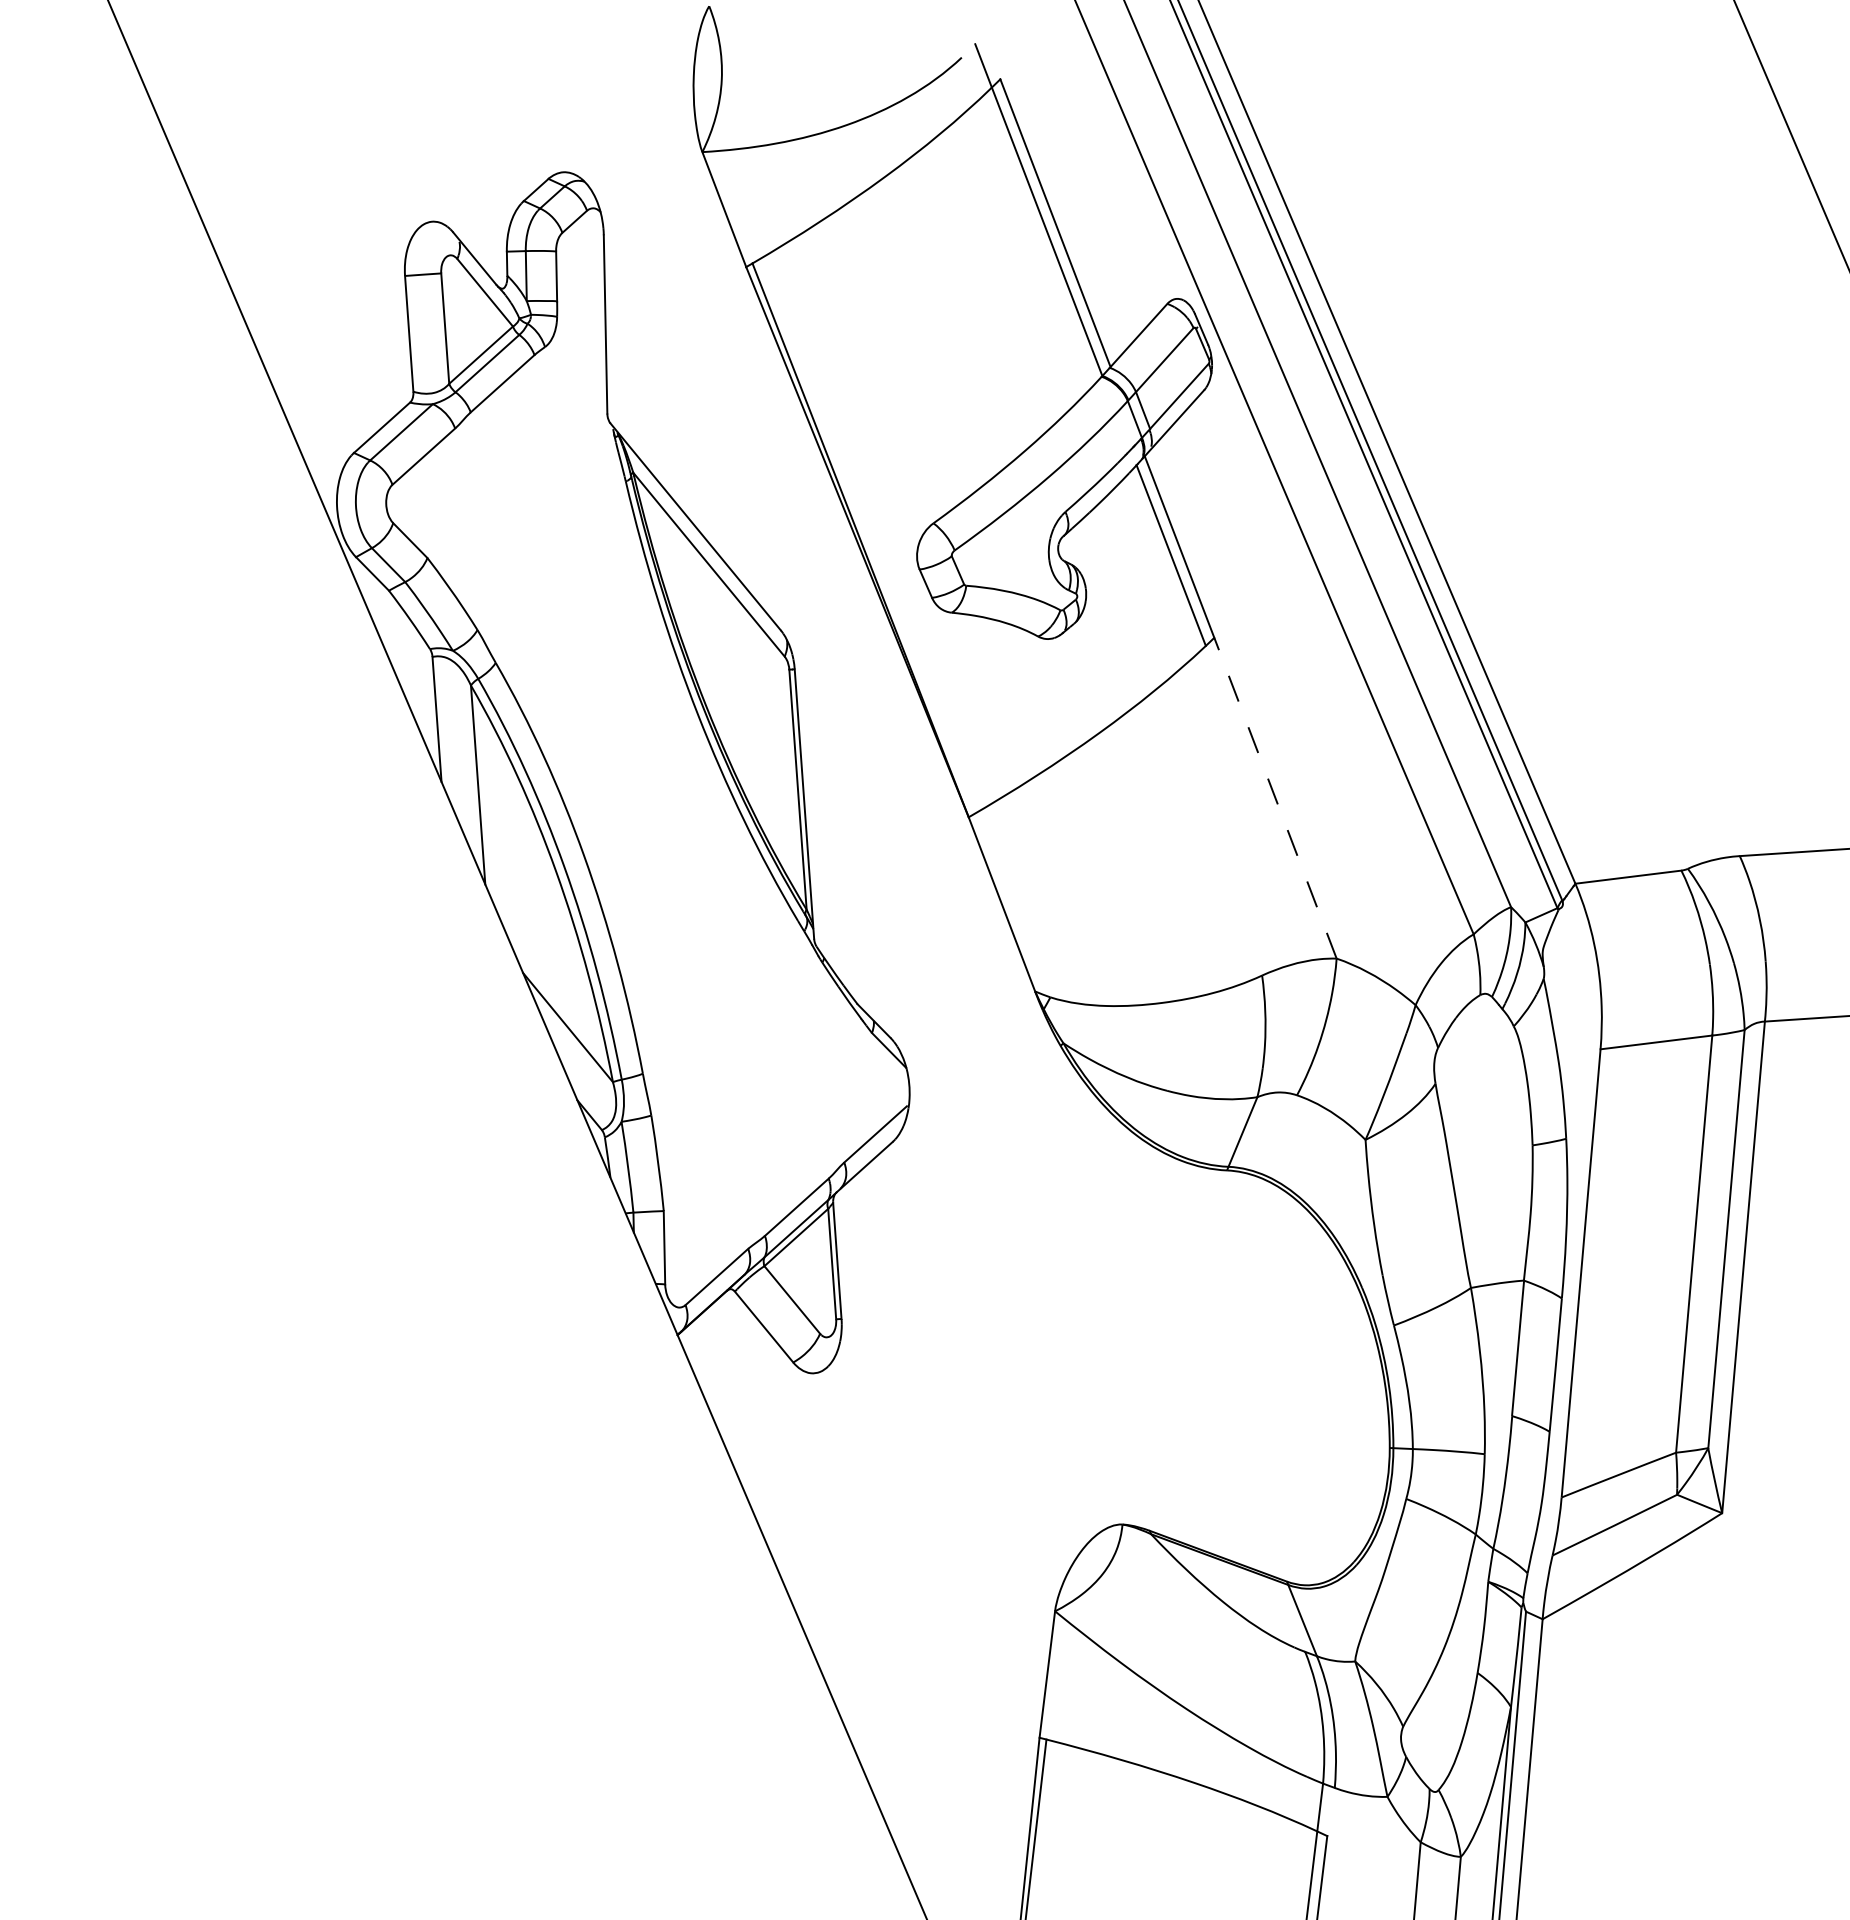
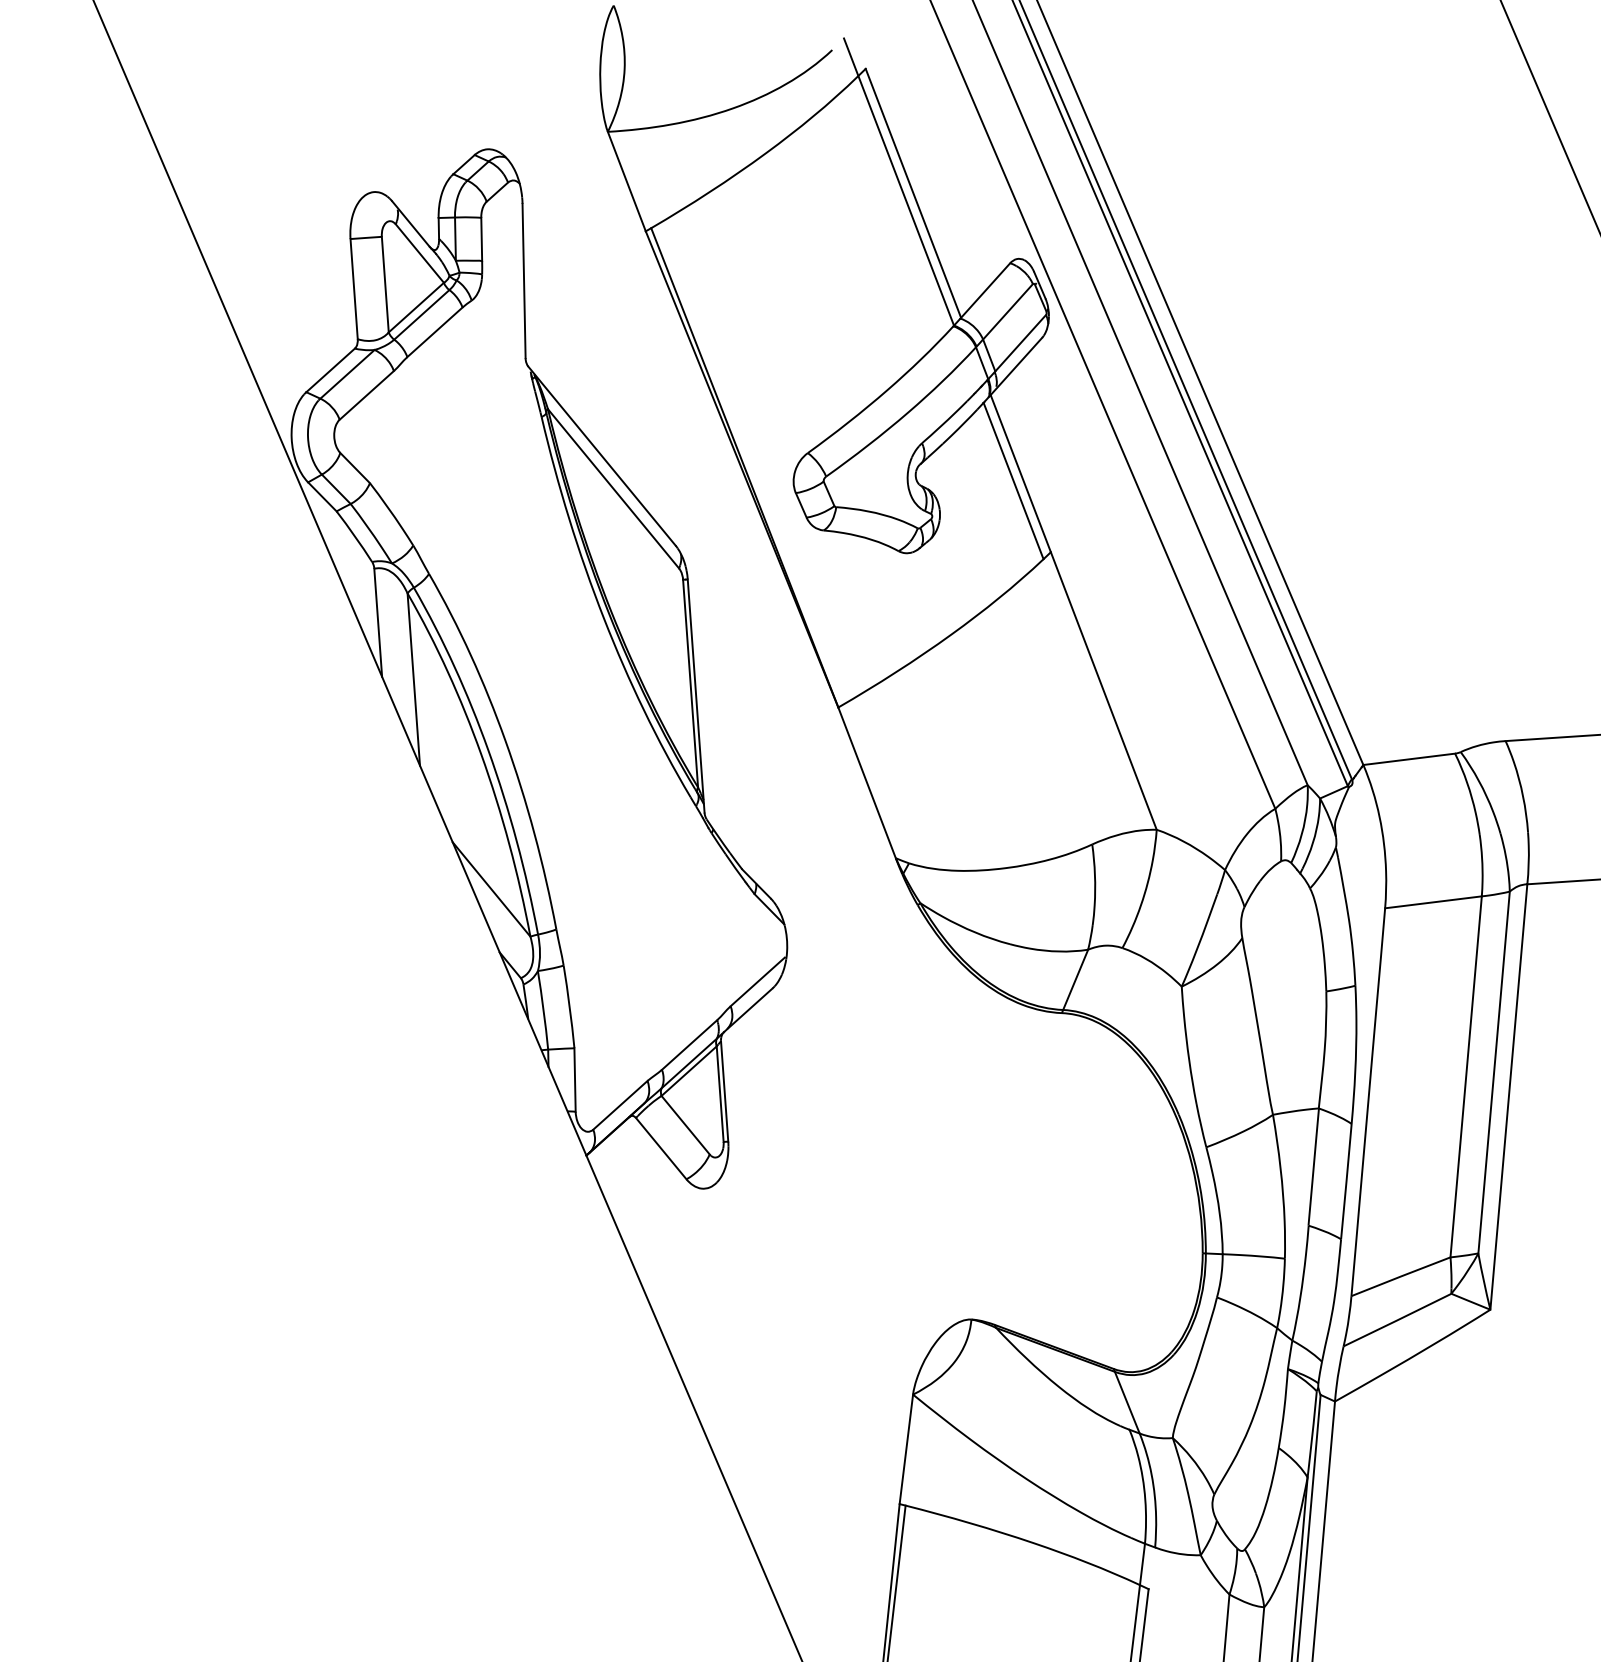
line: (1275, 798) -> (1103, 691), dashed -> solid

